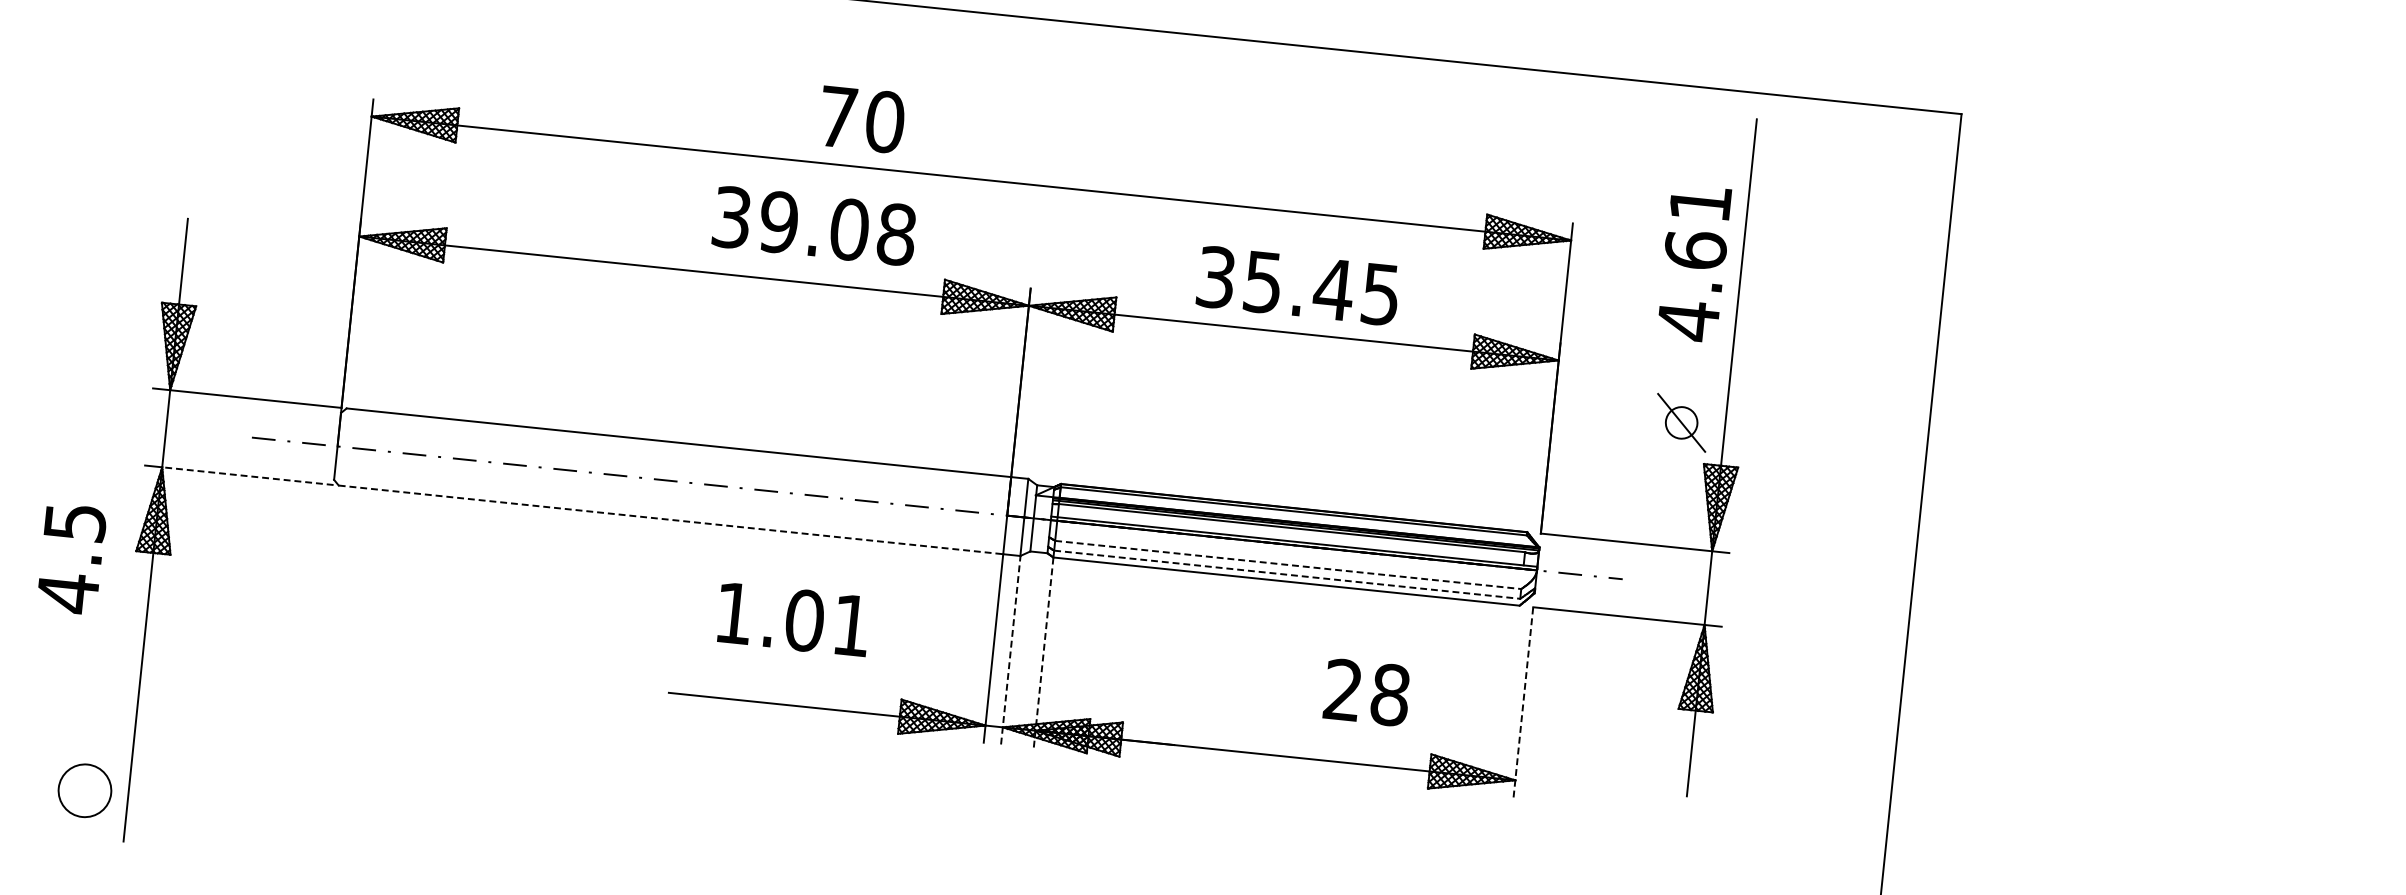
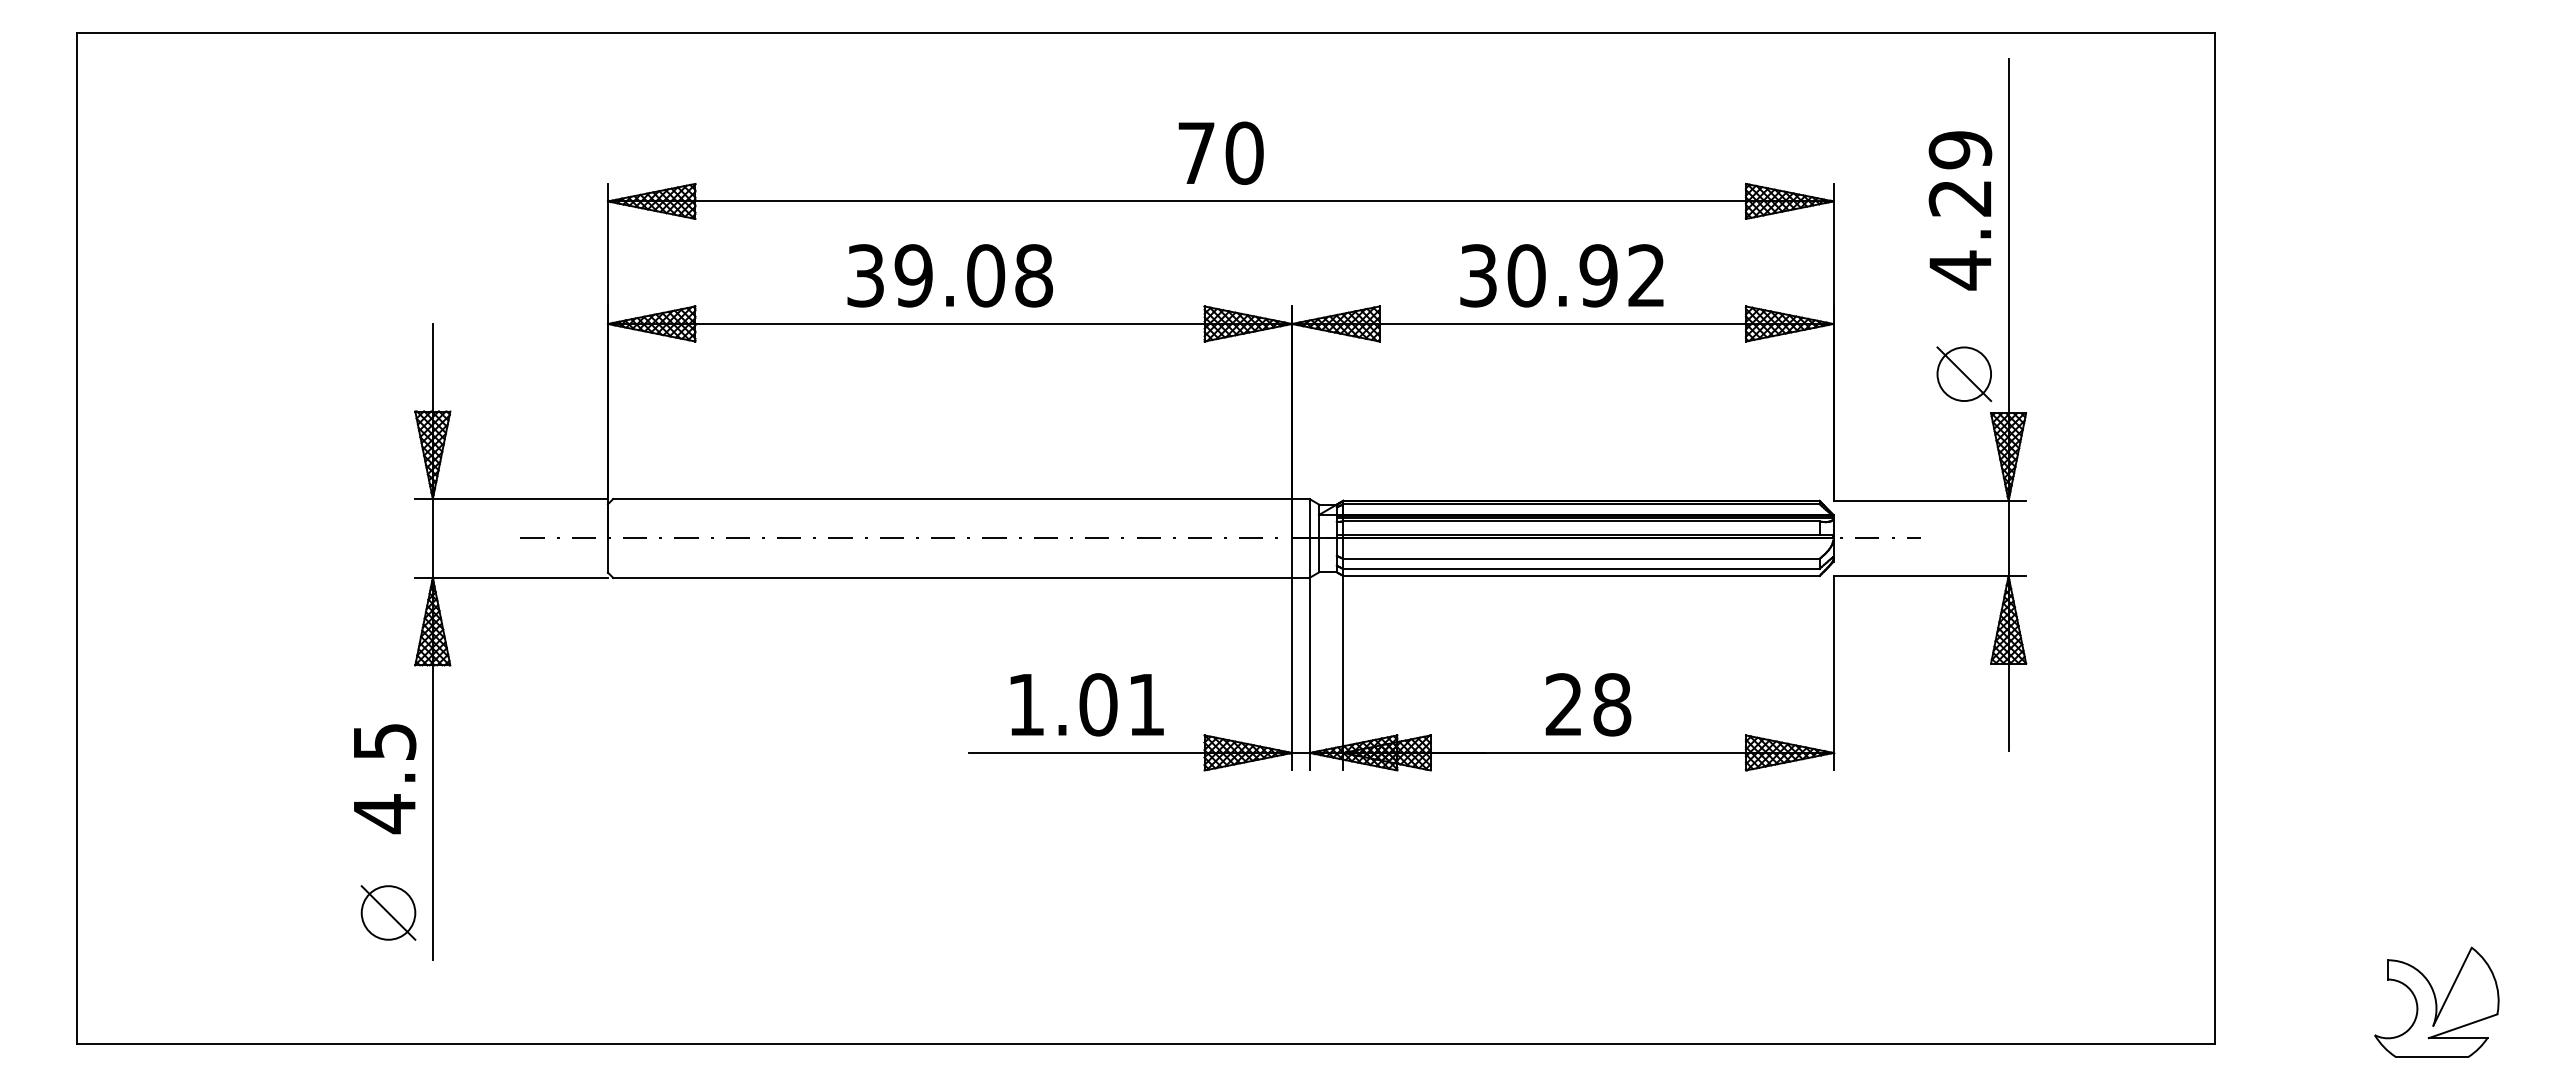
text: (861, 118) -> (1220, 152), moved
text: (813, 225) -> (949, 275), moved
text: (1698, 226) -> (1960, 173), 4.61 -> 4.29
text: (1320, 287) -> (1585, 275), 35.45 -> 30.92
circle: (1681, 423) -> (1964, 374), size x1.67
line: (248, 475) -> (520, 577), dashed -> solid
line: (671, 519) -> (953, 577), dashed -> solid
text: (72, 559) -> (385, 779), moved
line: (1288, 564) -> (1581, 558), dashed -> solid
line: (1287, 574) -> (1581, 568), dashed -> solid
text: (793, 619) -> (1086, 704), moved
line: (1010, 649) -> (1309, 673), dashed -> solid
line: (1043, 653) -> (1343, 673), dashed -> solid
text: (1367, 692) -> (1588, 704), moved
line: (1523, 701) -> (1833, 672), dashed -> solid
line: (84, 790) -> (388, 912), added

